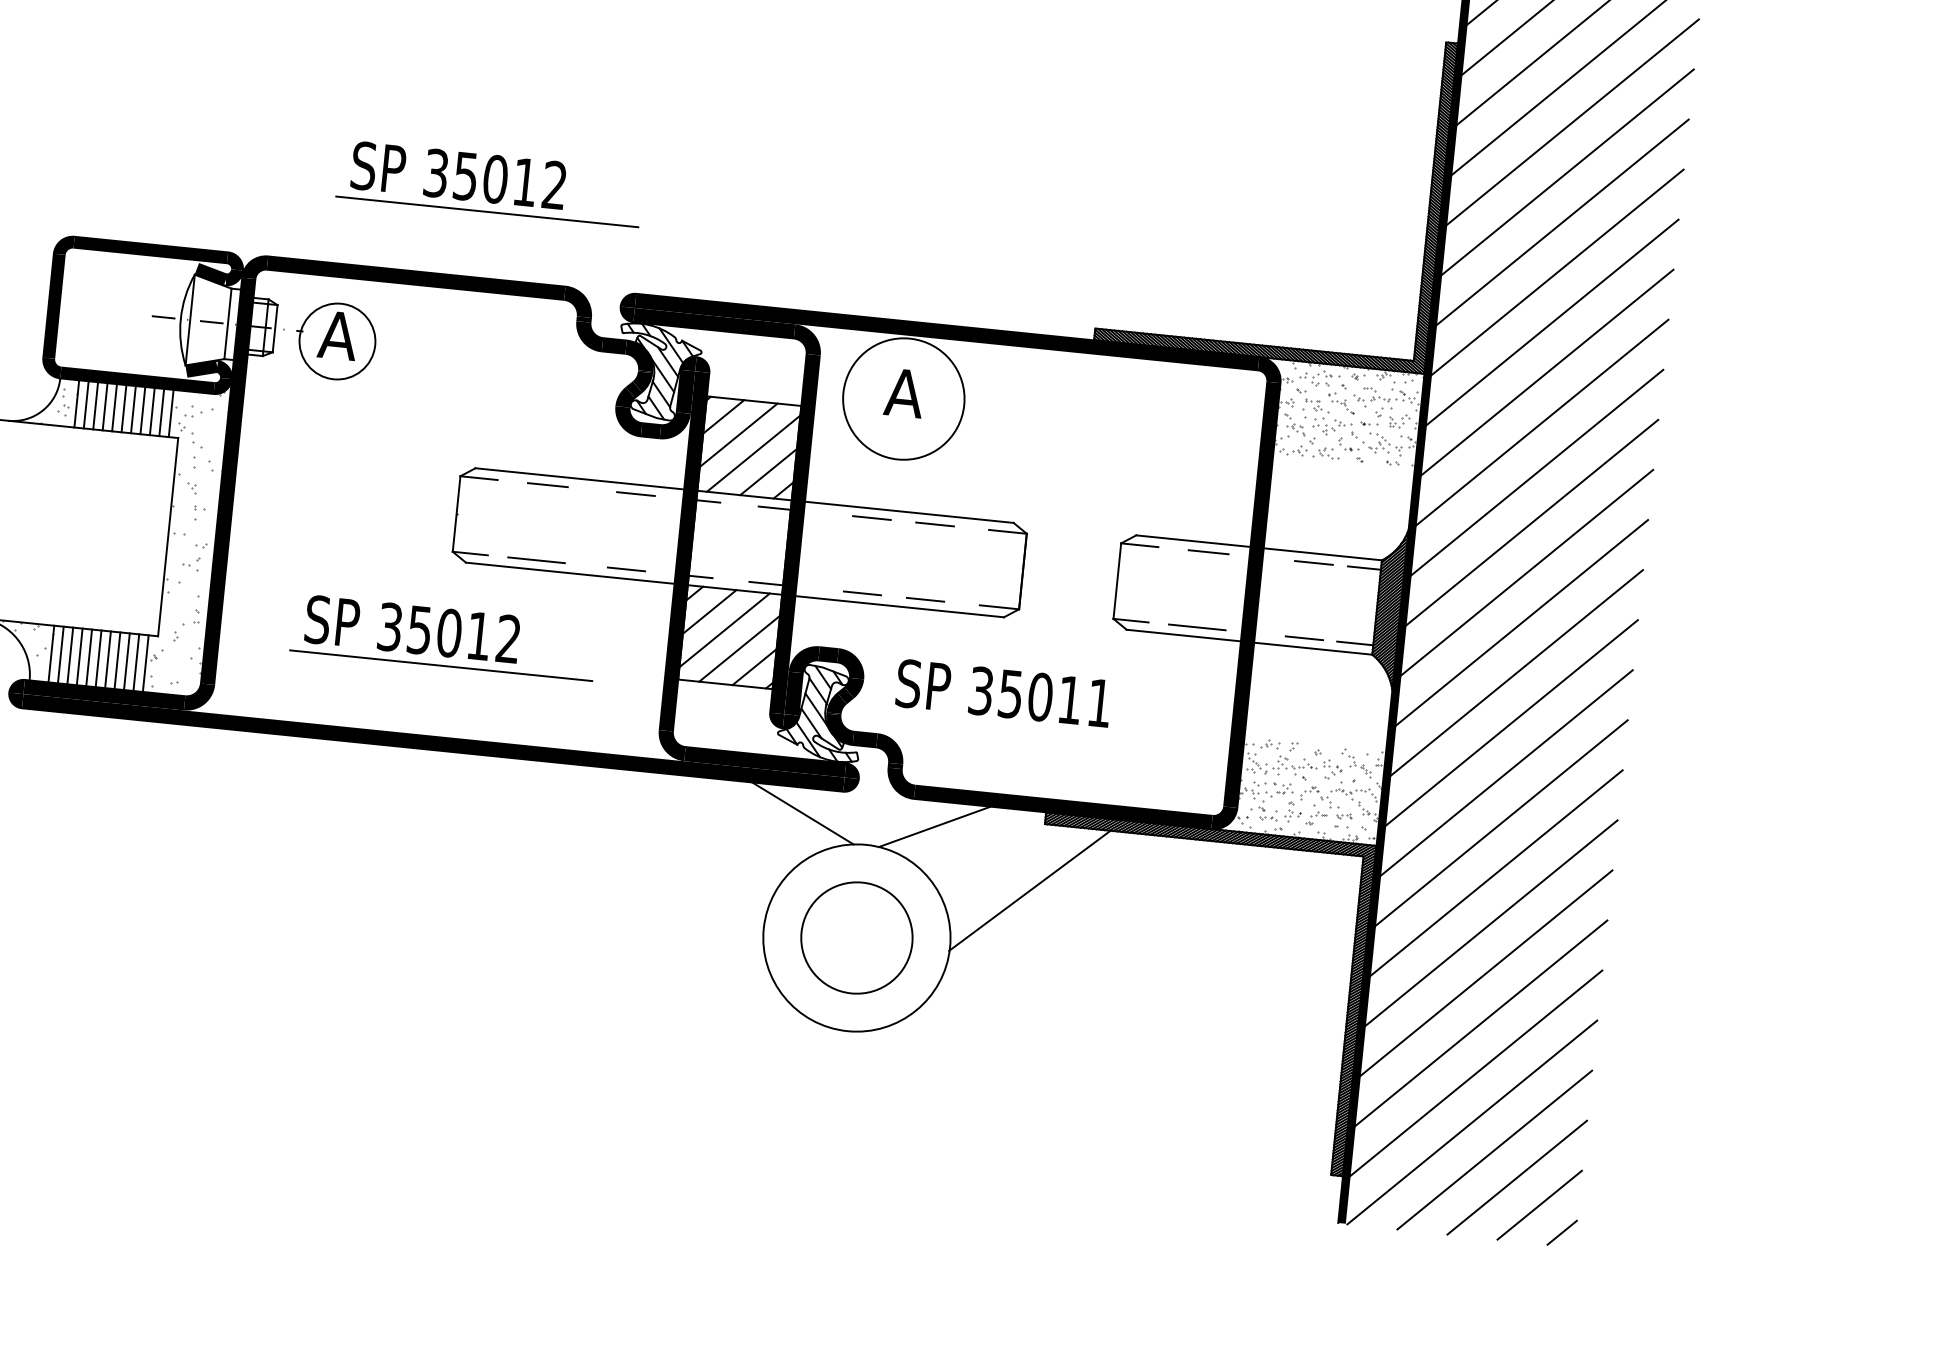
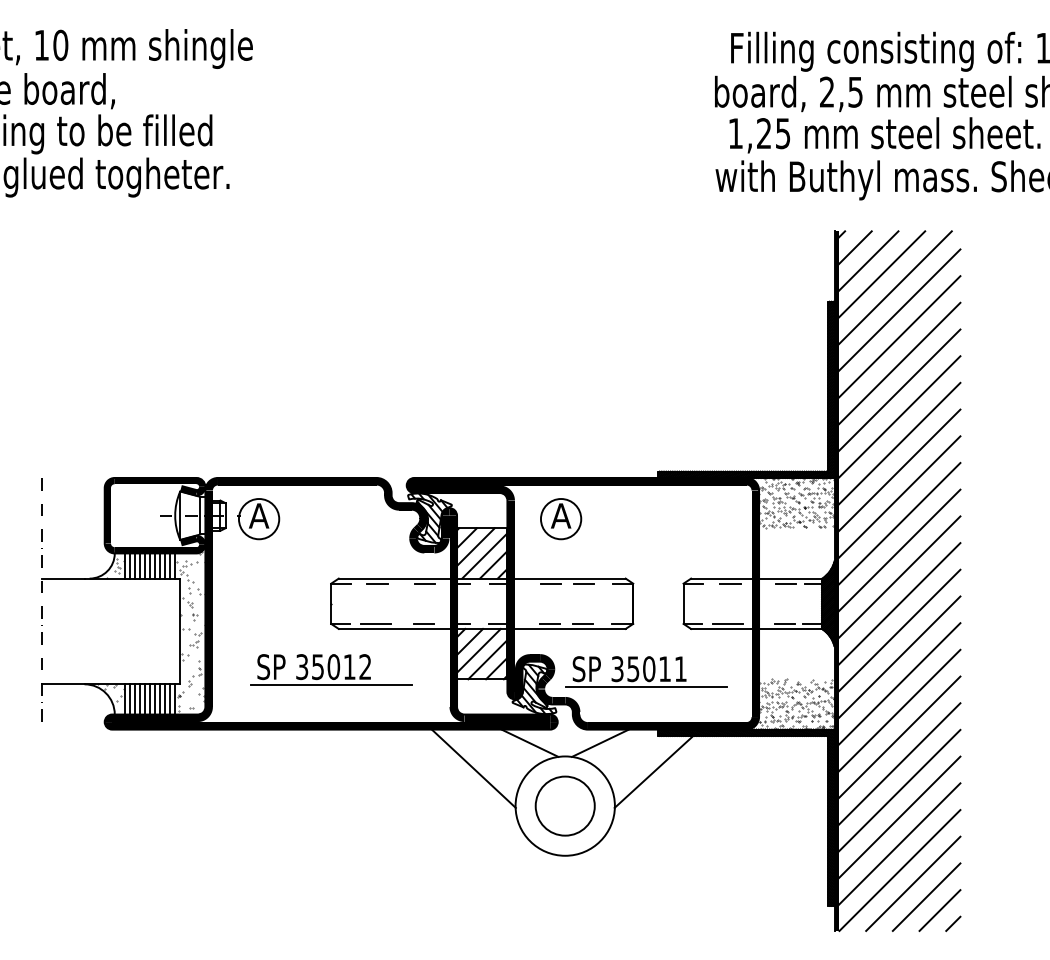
part: (490, 183) -> (331, 427), removed
circle: (902, 399) -> (560, 519), size x0.62
line: (1032, 729) -> (646, 686), added
line: (692, 849) -> (473, 768), added

